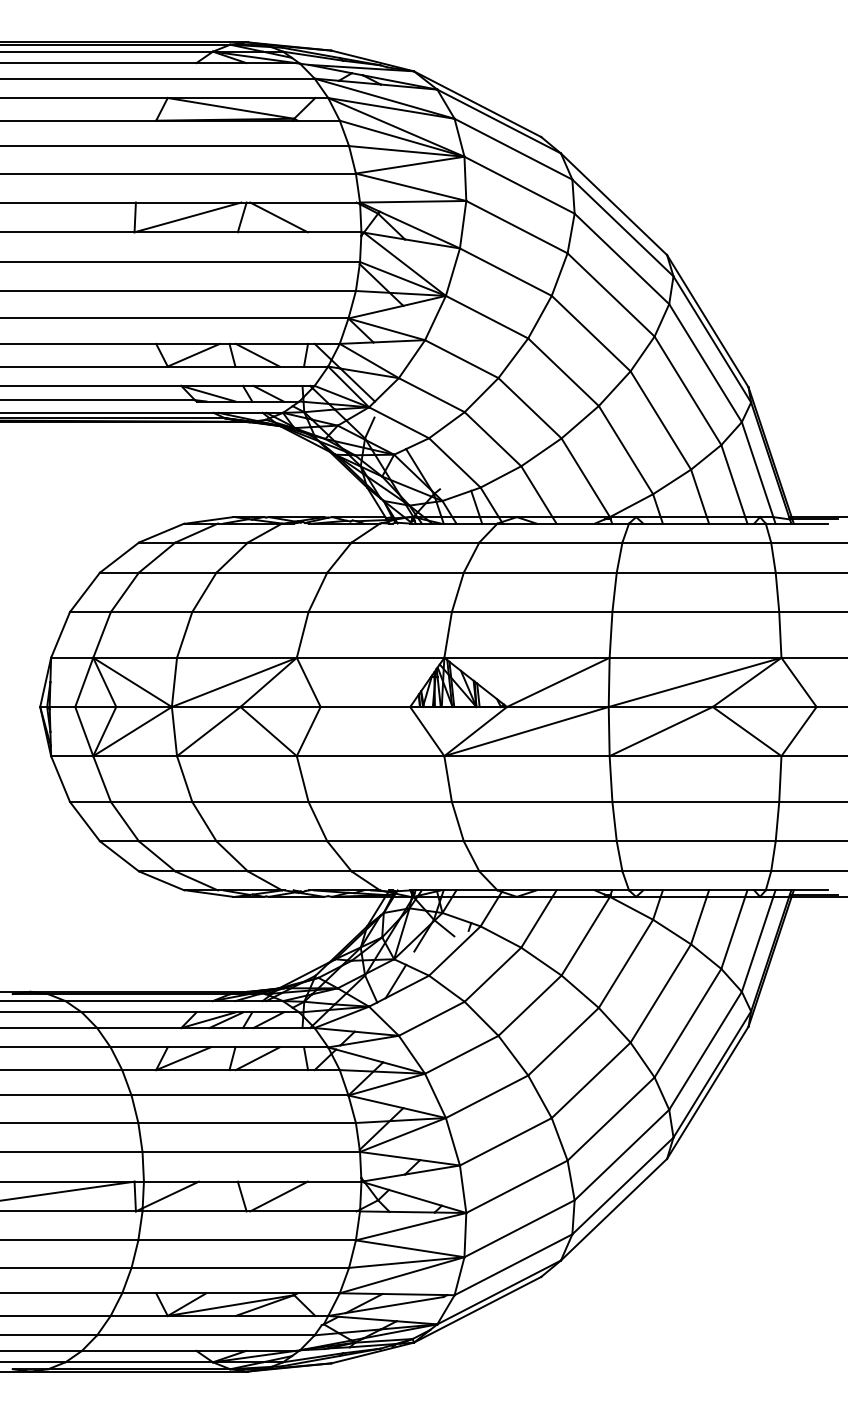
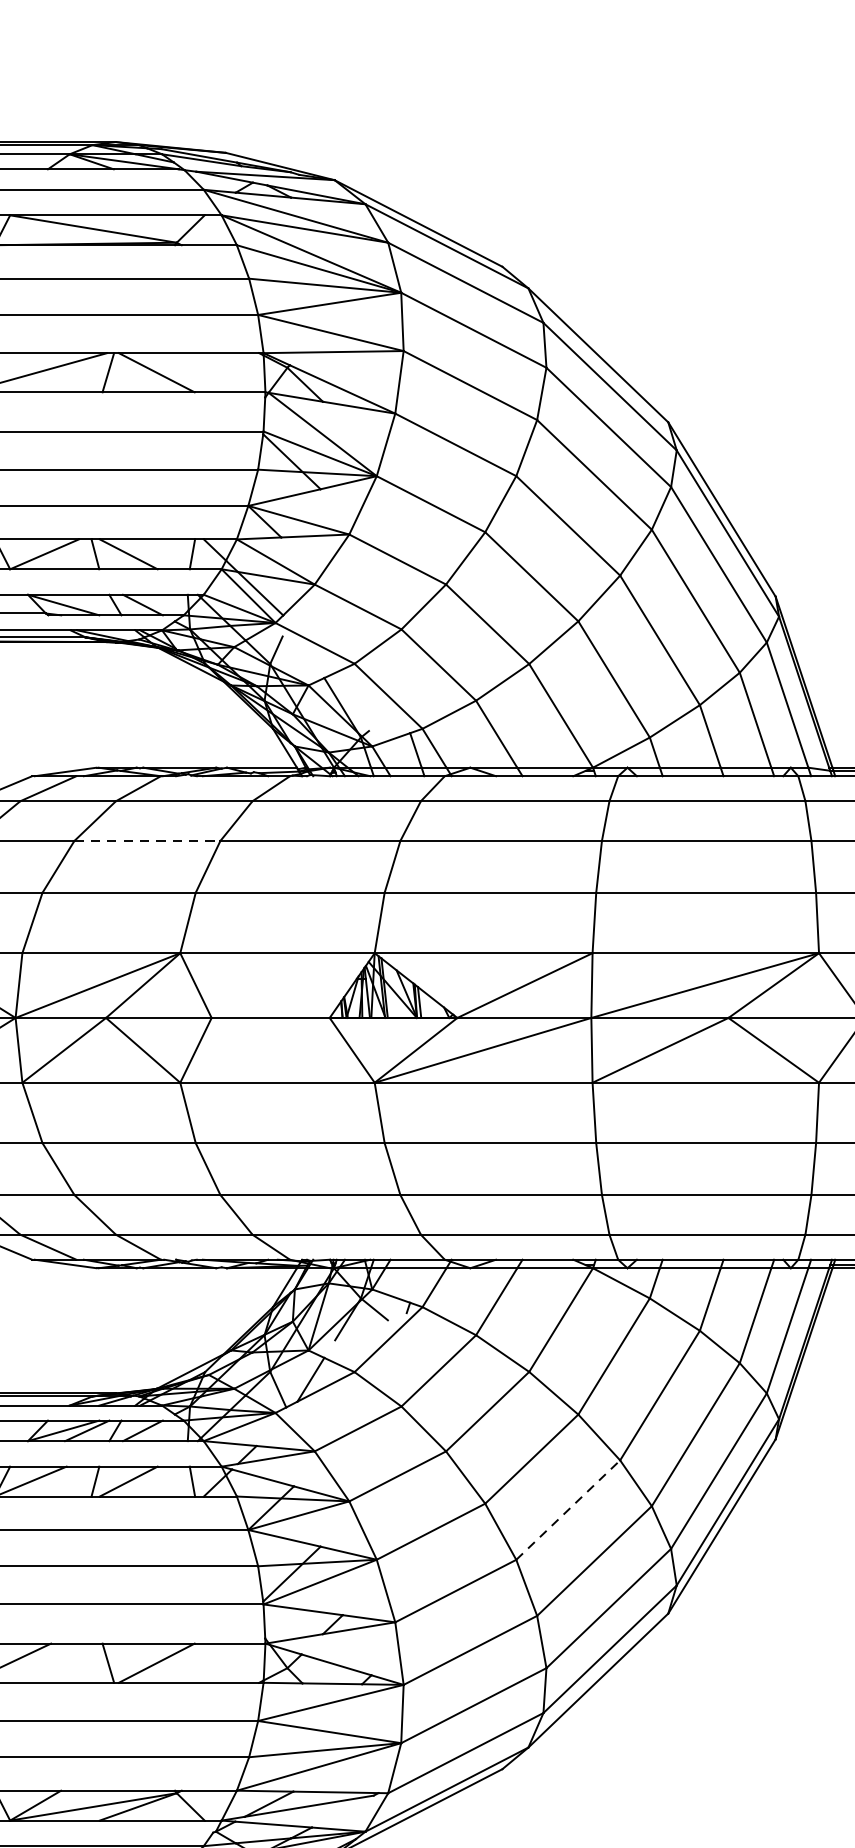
line: (272, 572) -> (148, 840), solid -> dashed
line: (591, 1080) -> (568, 1510), solid -> dashed

